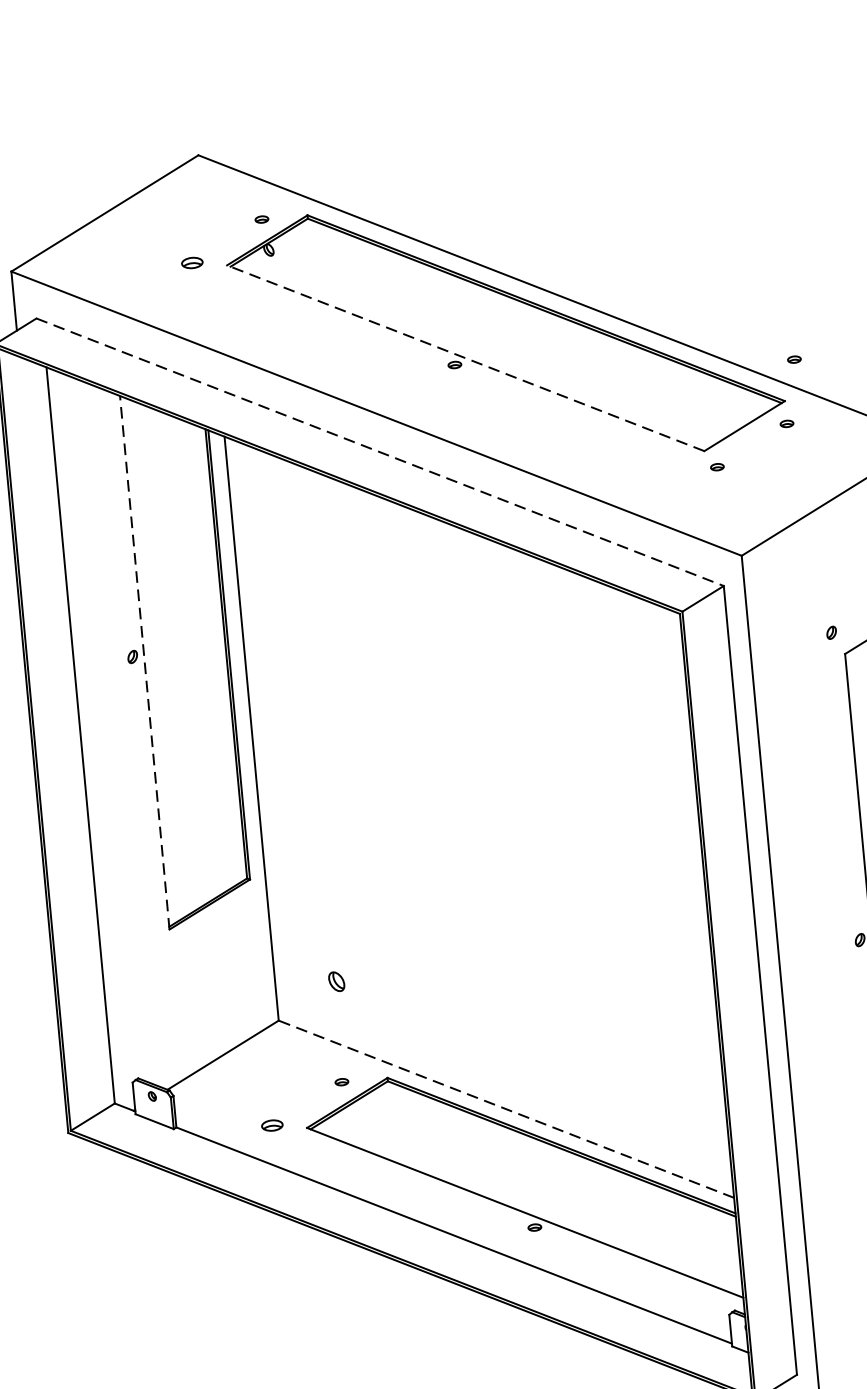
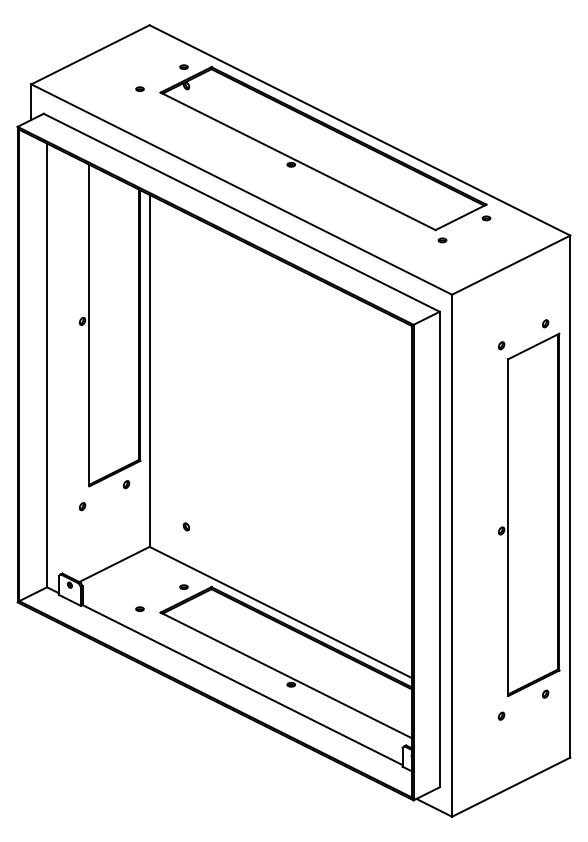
part: (191, 261) -> (139, 88), size x0.62
line: (466, 358) -> (298, 161), dashed -> solid
part: (794, 359) -> (494, 180), removed
line: (381, 453) -> (242, 213), dashed -> solid
line: (144, 662) -> (89, 325), dashed -> solid
part: (230, 920) -> (126, 484), added
part: (161, 963) -> (82, 506), added
part: (336, 981) -> (186, 526), size x0.62
line: (505, 1109) -> (280, 612), dashed -> solid
part: (271, 1124) -> (139, 608), size x0.62

